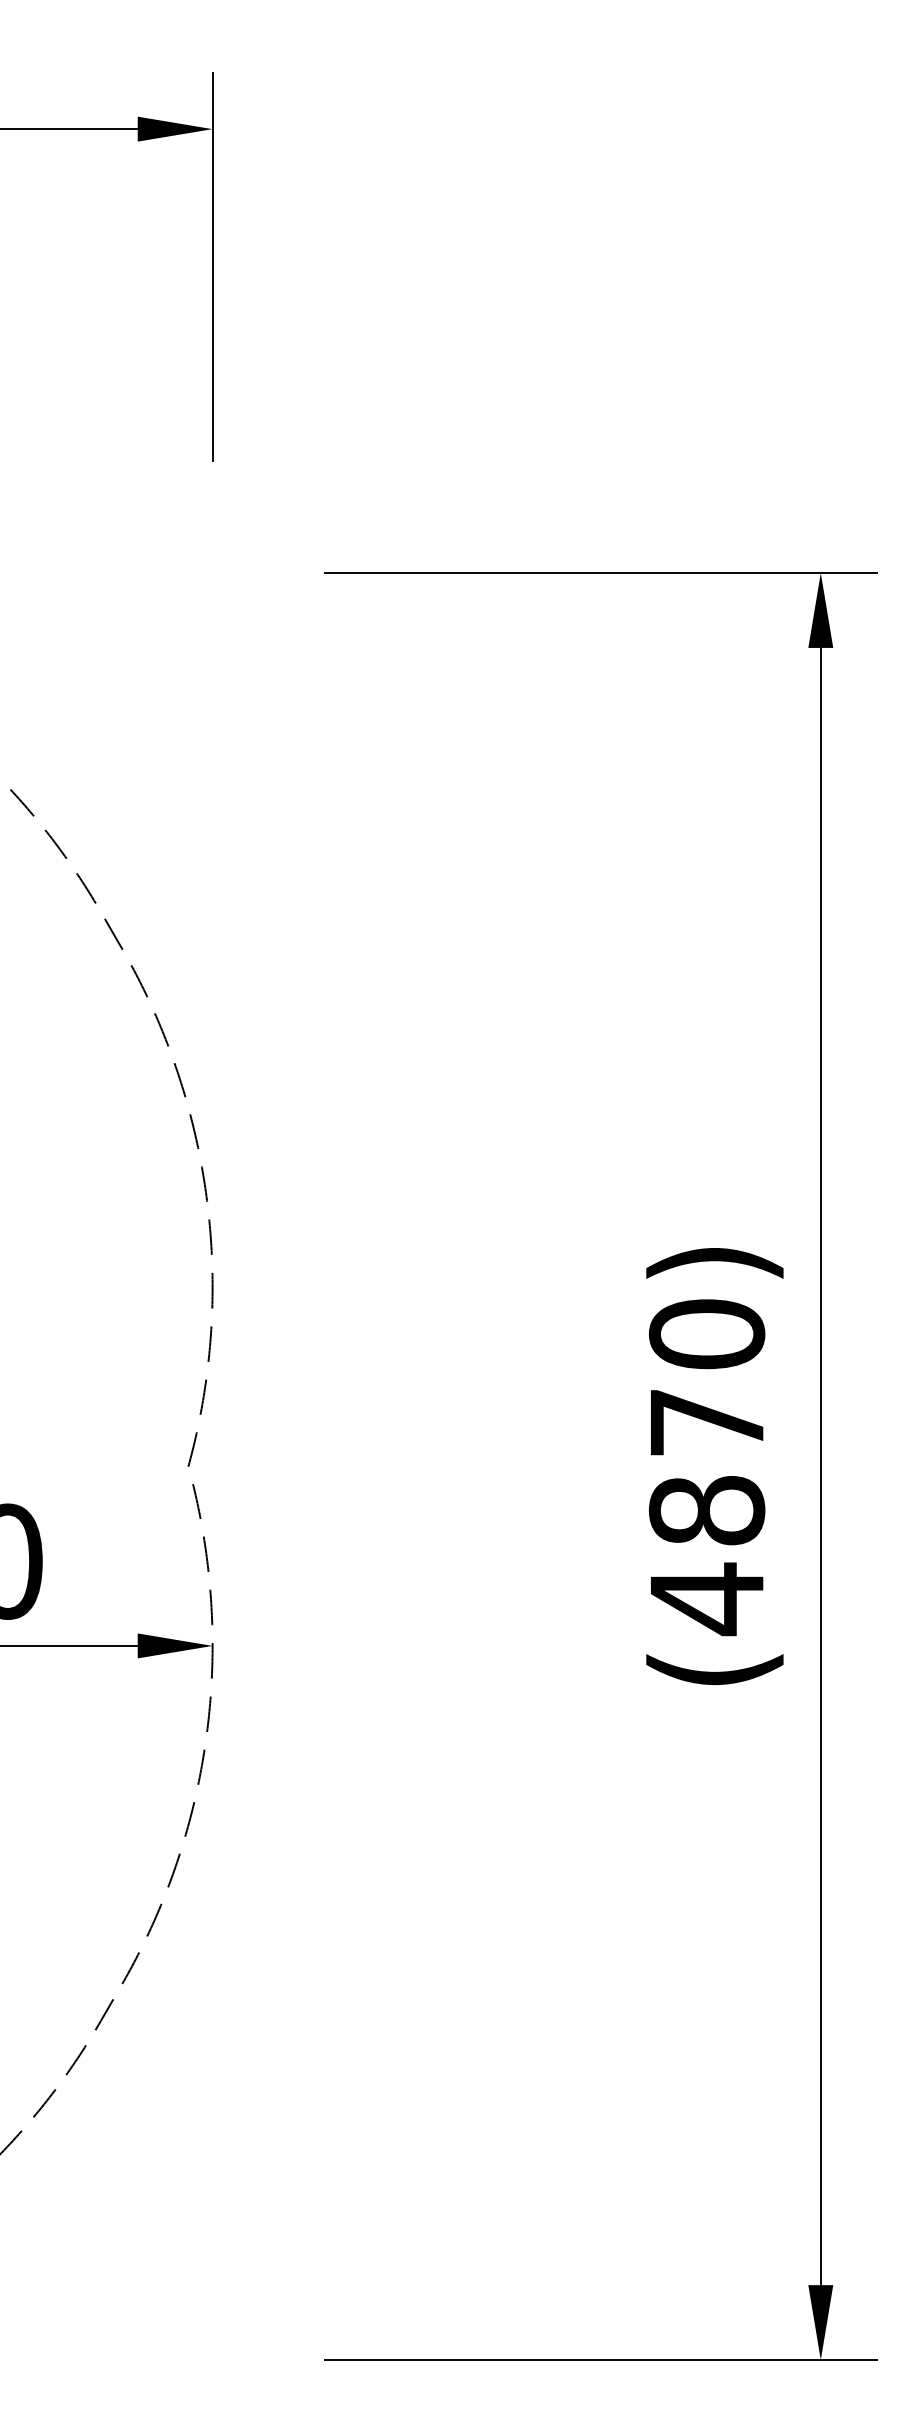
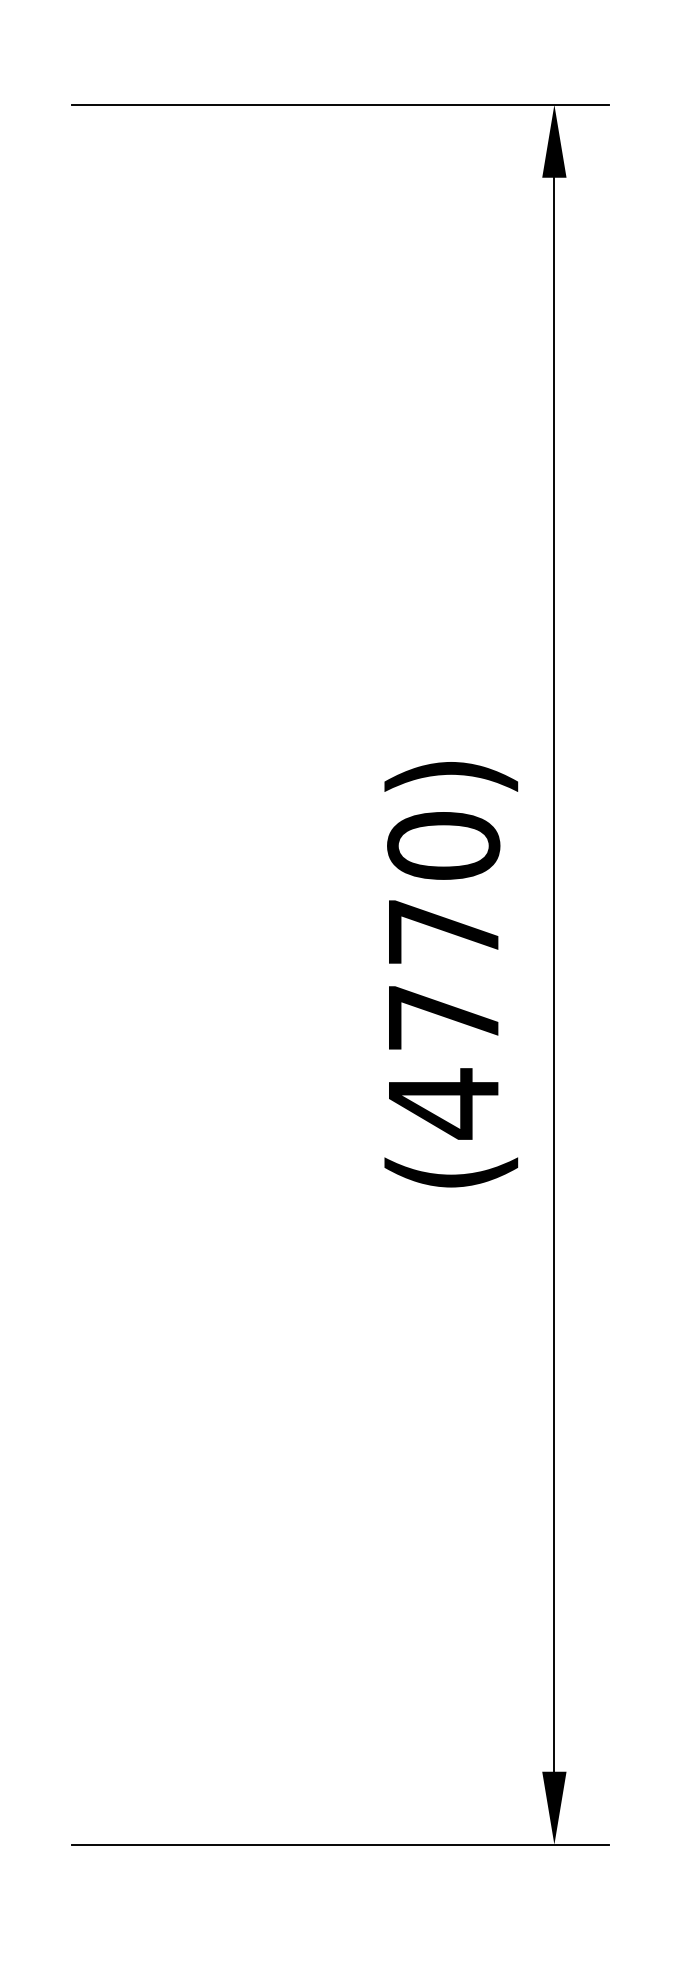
text: (706, 1510) -> (443, 1017), (4870) -> (4770)

